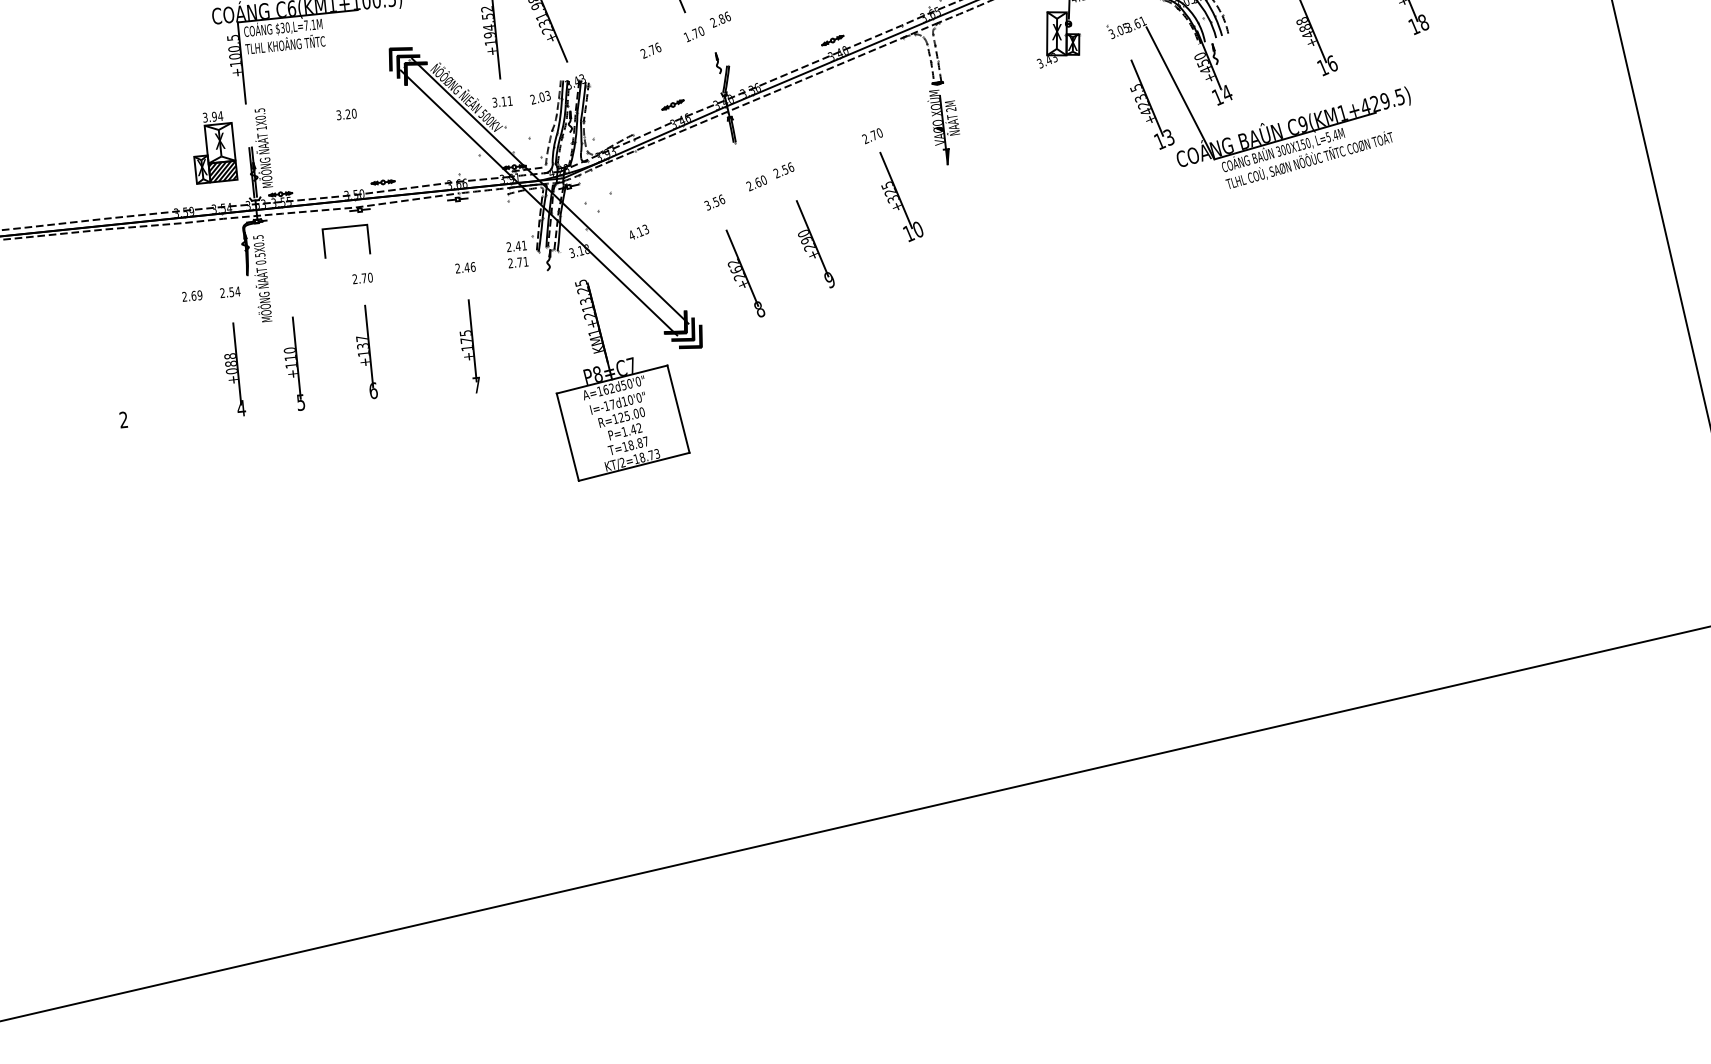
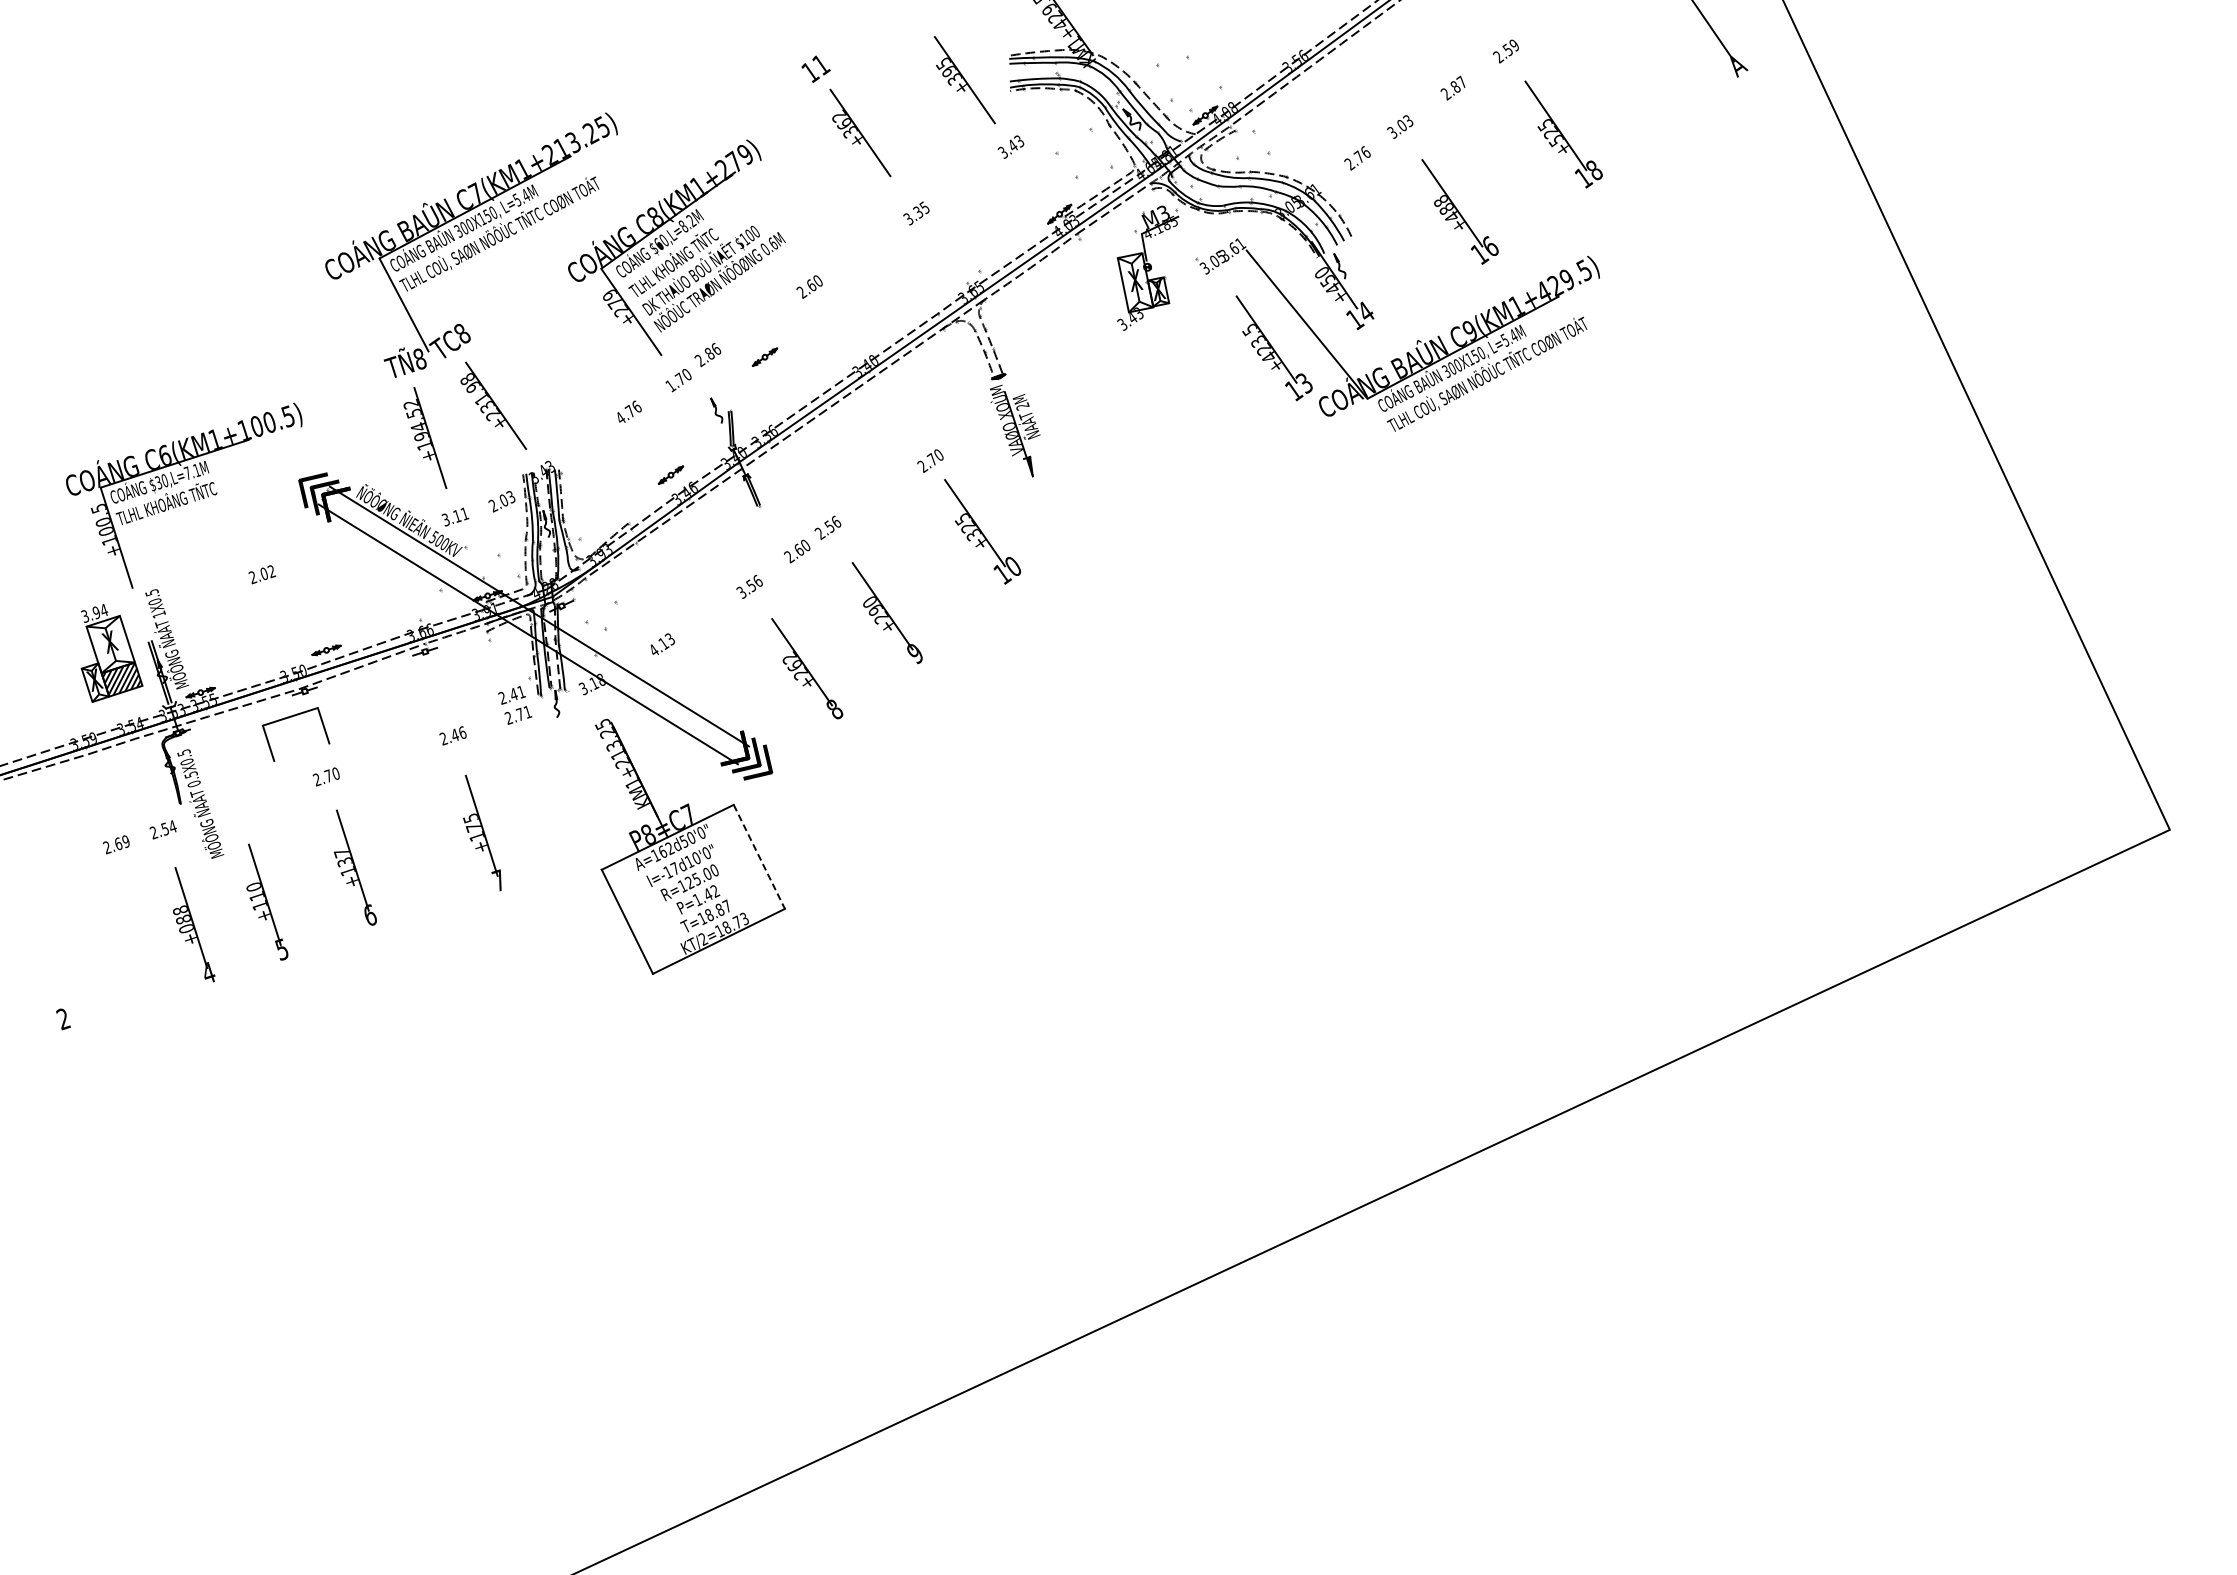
part: (833, 40) -> (765, 356), moved
text: (643, 53) -> (620, 418), 2.76 -> 4.76
text: (346, 114) -> (262, 574), 3.20 -> 2.02
line: (678, 408) -> (759, 856), solid -> dashed

